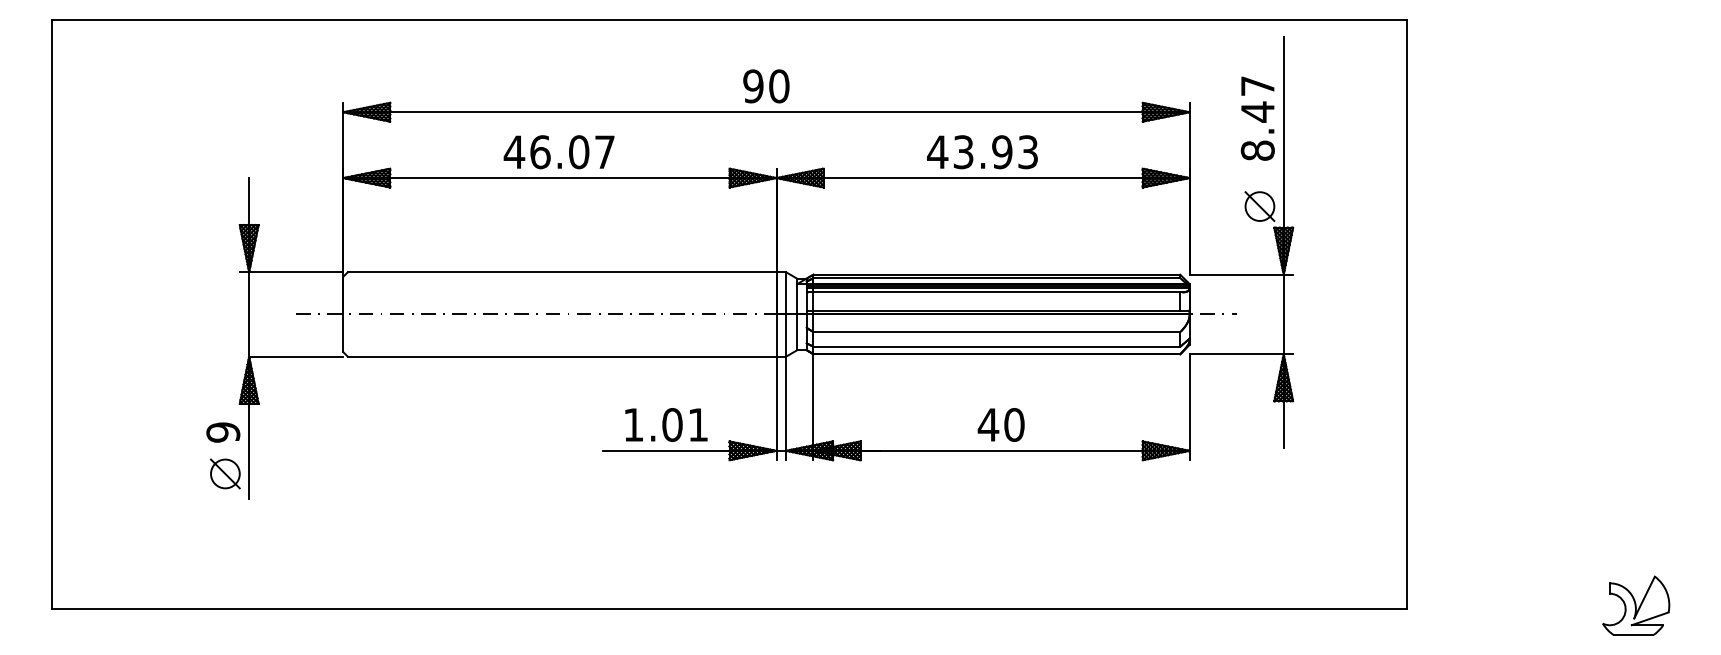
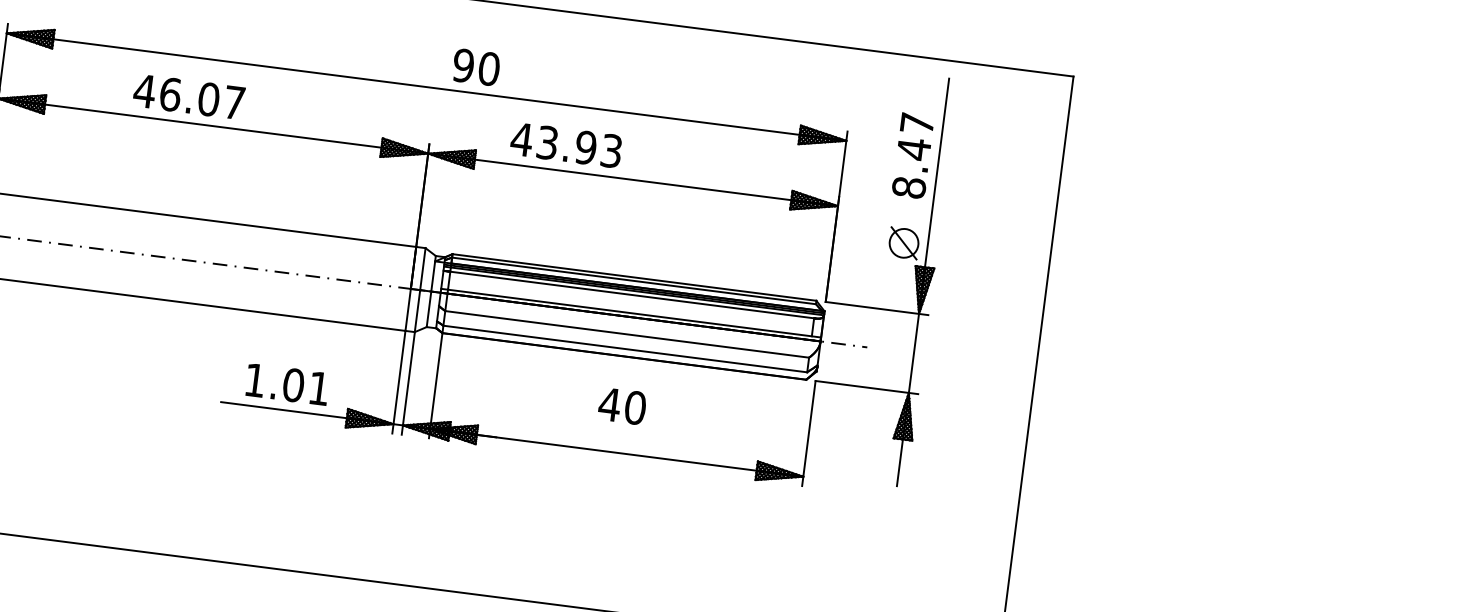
text: (766, 86) -> (476, 67), moved
text: (558, 152) -> (188, 97), moved
text: (982, 152) -> (566, 145), moved
text: (1000, 424) -> (621, 405), moved

